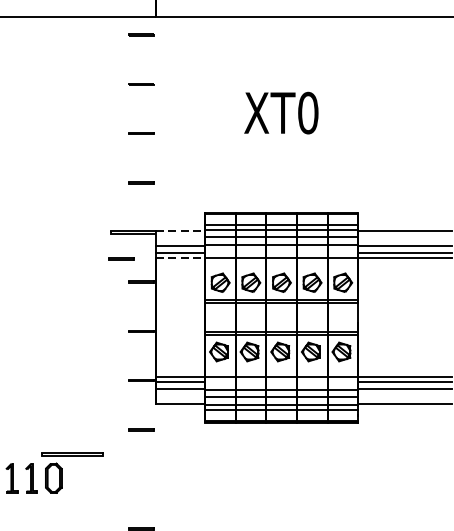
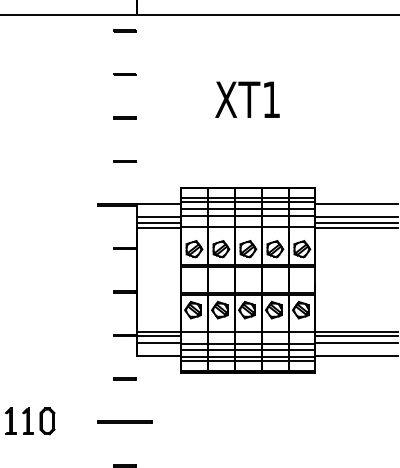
text: (308, 112) -> (271, 99), XT0 -> XT1
line: (179, 230) -> (158, 203), dashed -> solid
line: (179, 258) -> (158, 227), dashed -> solid
line: (120, 259) -> (106, 228), removed
line: (72, 453) -> (124, 421), moved

